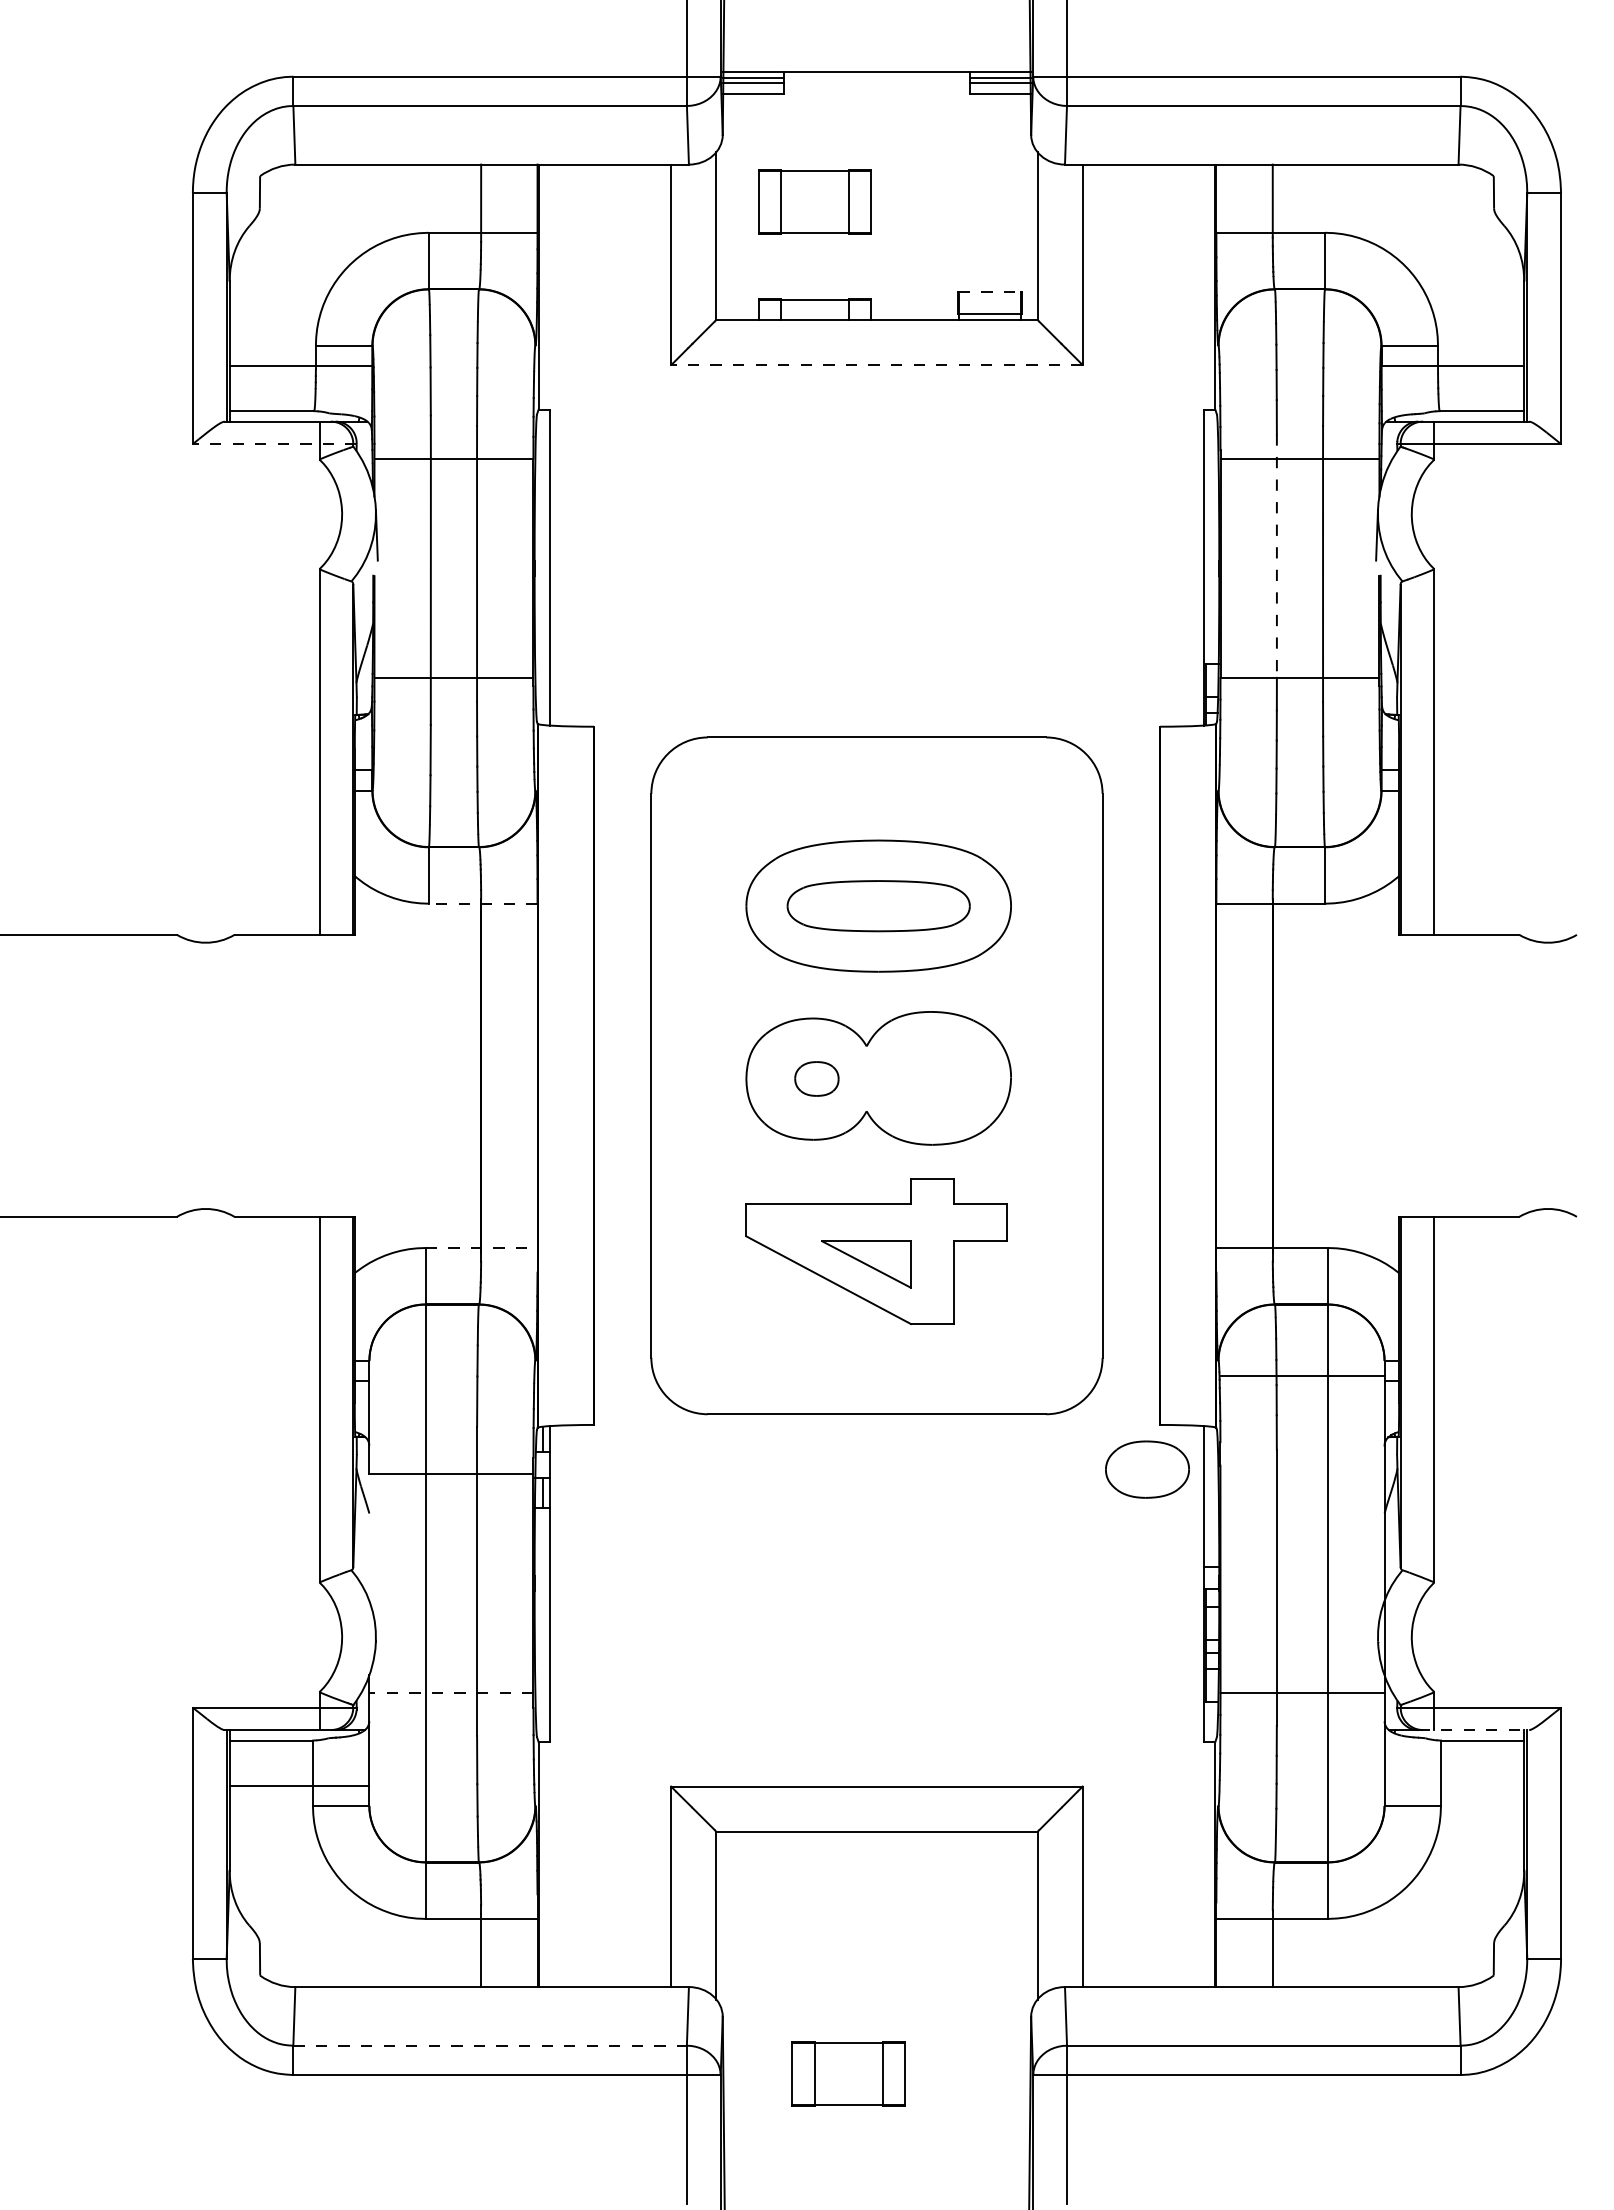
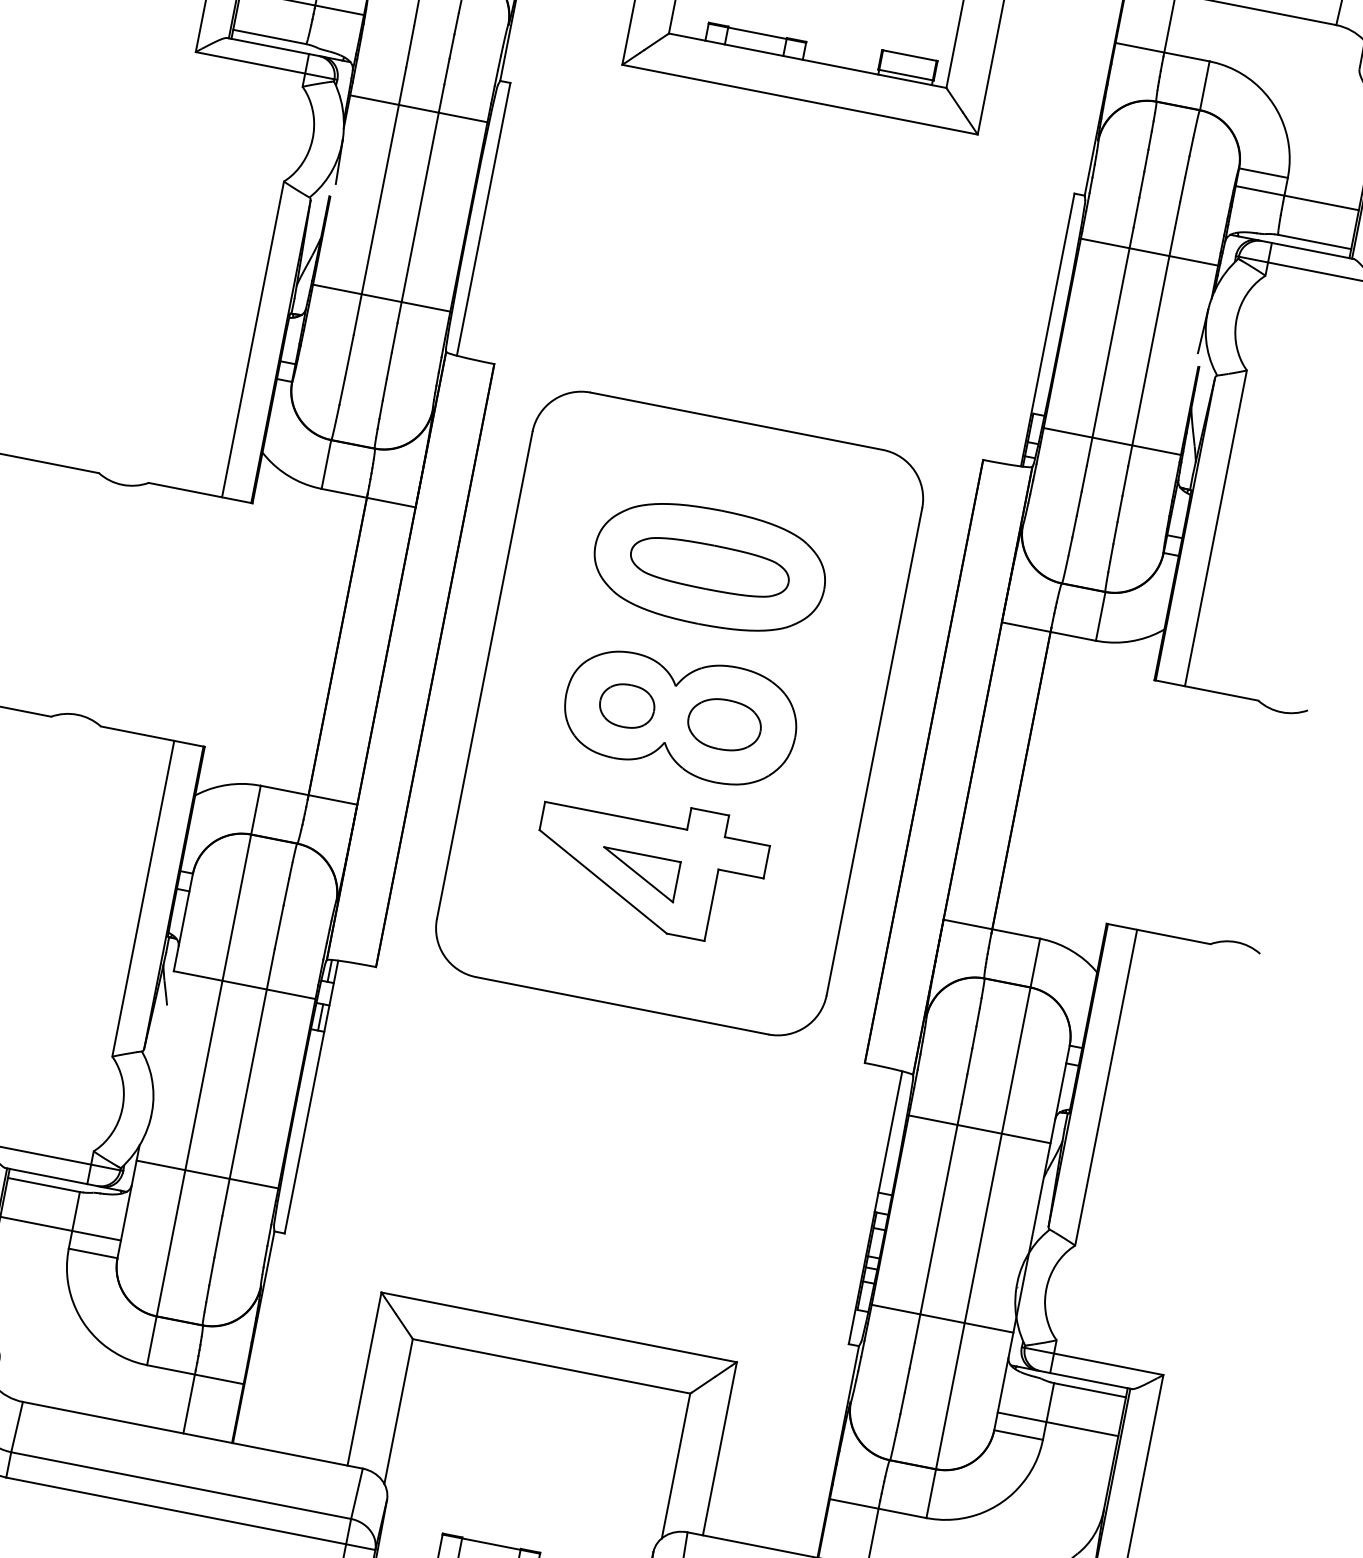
line: (990, 291) -> (910, 55), dashed -> solid
line: (876, 365) -> (799, 99), dashed -> solid
line: (274, 444) -> (266, 66), dashed -> solid
line: (1276, 556) -> (1112, 332), dashed -> solid
line: (482, 903) -> (368, 497), dashed -> solid
part: (816, 1078) -> (626, 705), size x1.43
line: (481, 1247) -> (308, 794), dashed -> solid
line: (1302, 1375) -> (979, 1129), moved
part: (1147, 1469) -> (724, 724), moved
line: (450, 1693) -> (206, 1174), dashed -> solid
line: (1474, 1730) -> (1084, 1380), dashed -> solid
line: (1454, 1785) -> (1058, 1424), added
line: (490, 2045) -> (181, 1485), dashed -> solid

